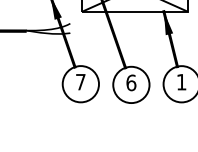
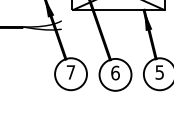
text: (181, 82) -> (159, 72), 1 -> 5

